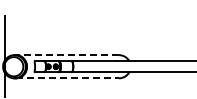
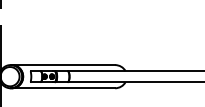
line: (67, 55) -> (63, 65), dashed -> solid
line: (67, 78) -> (63, 88), dashed -> solid

